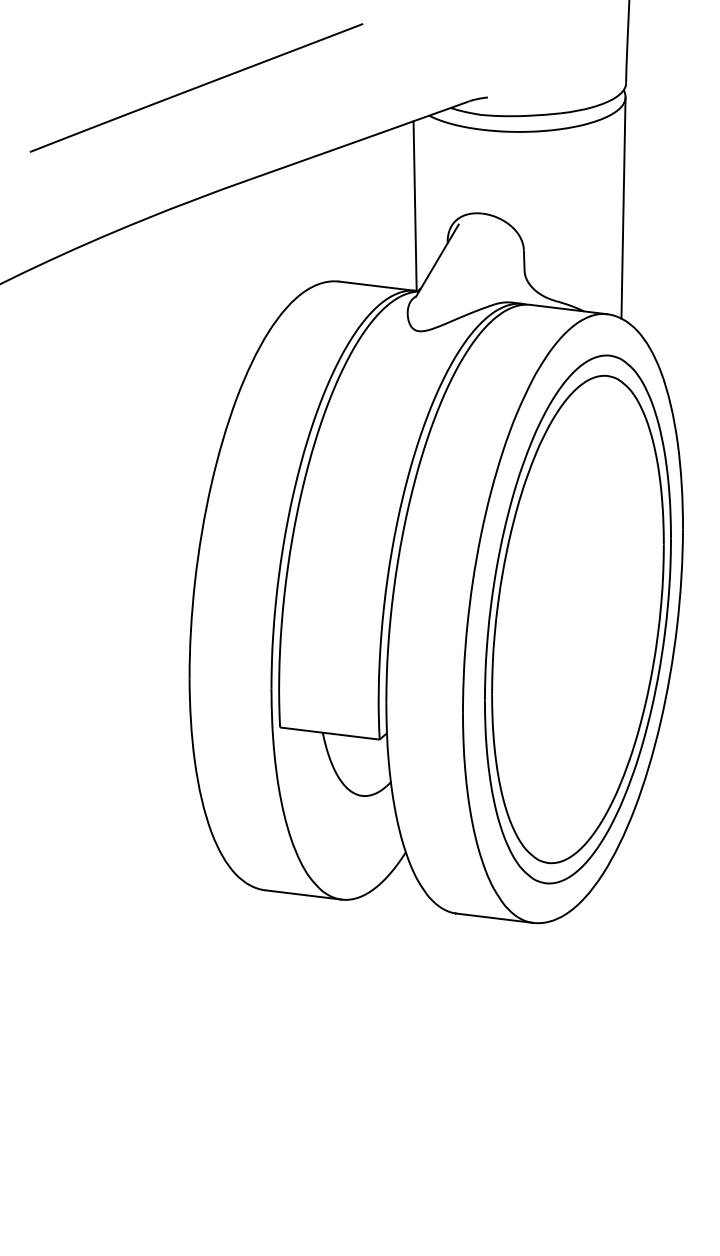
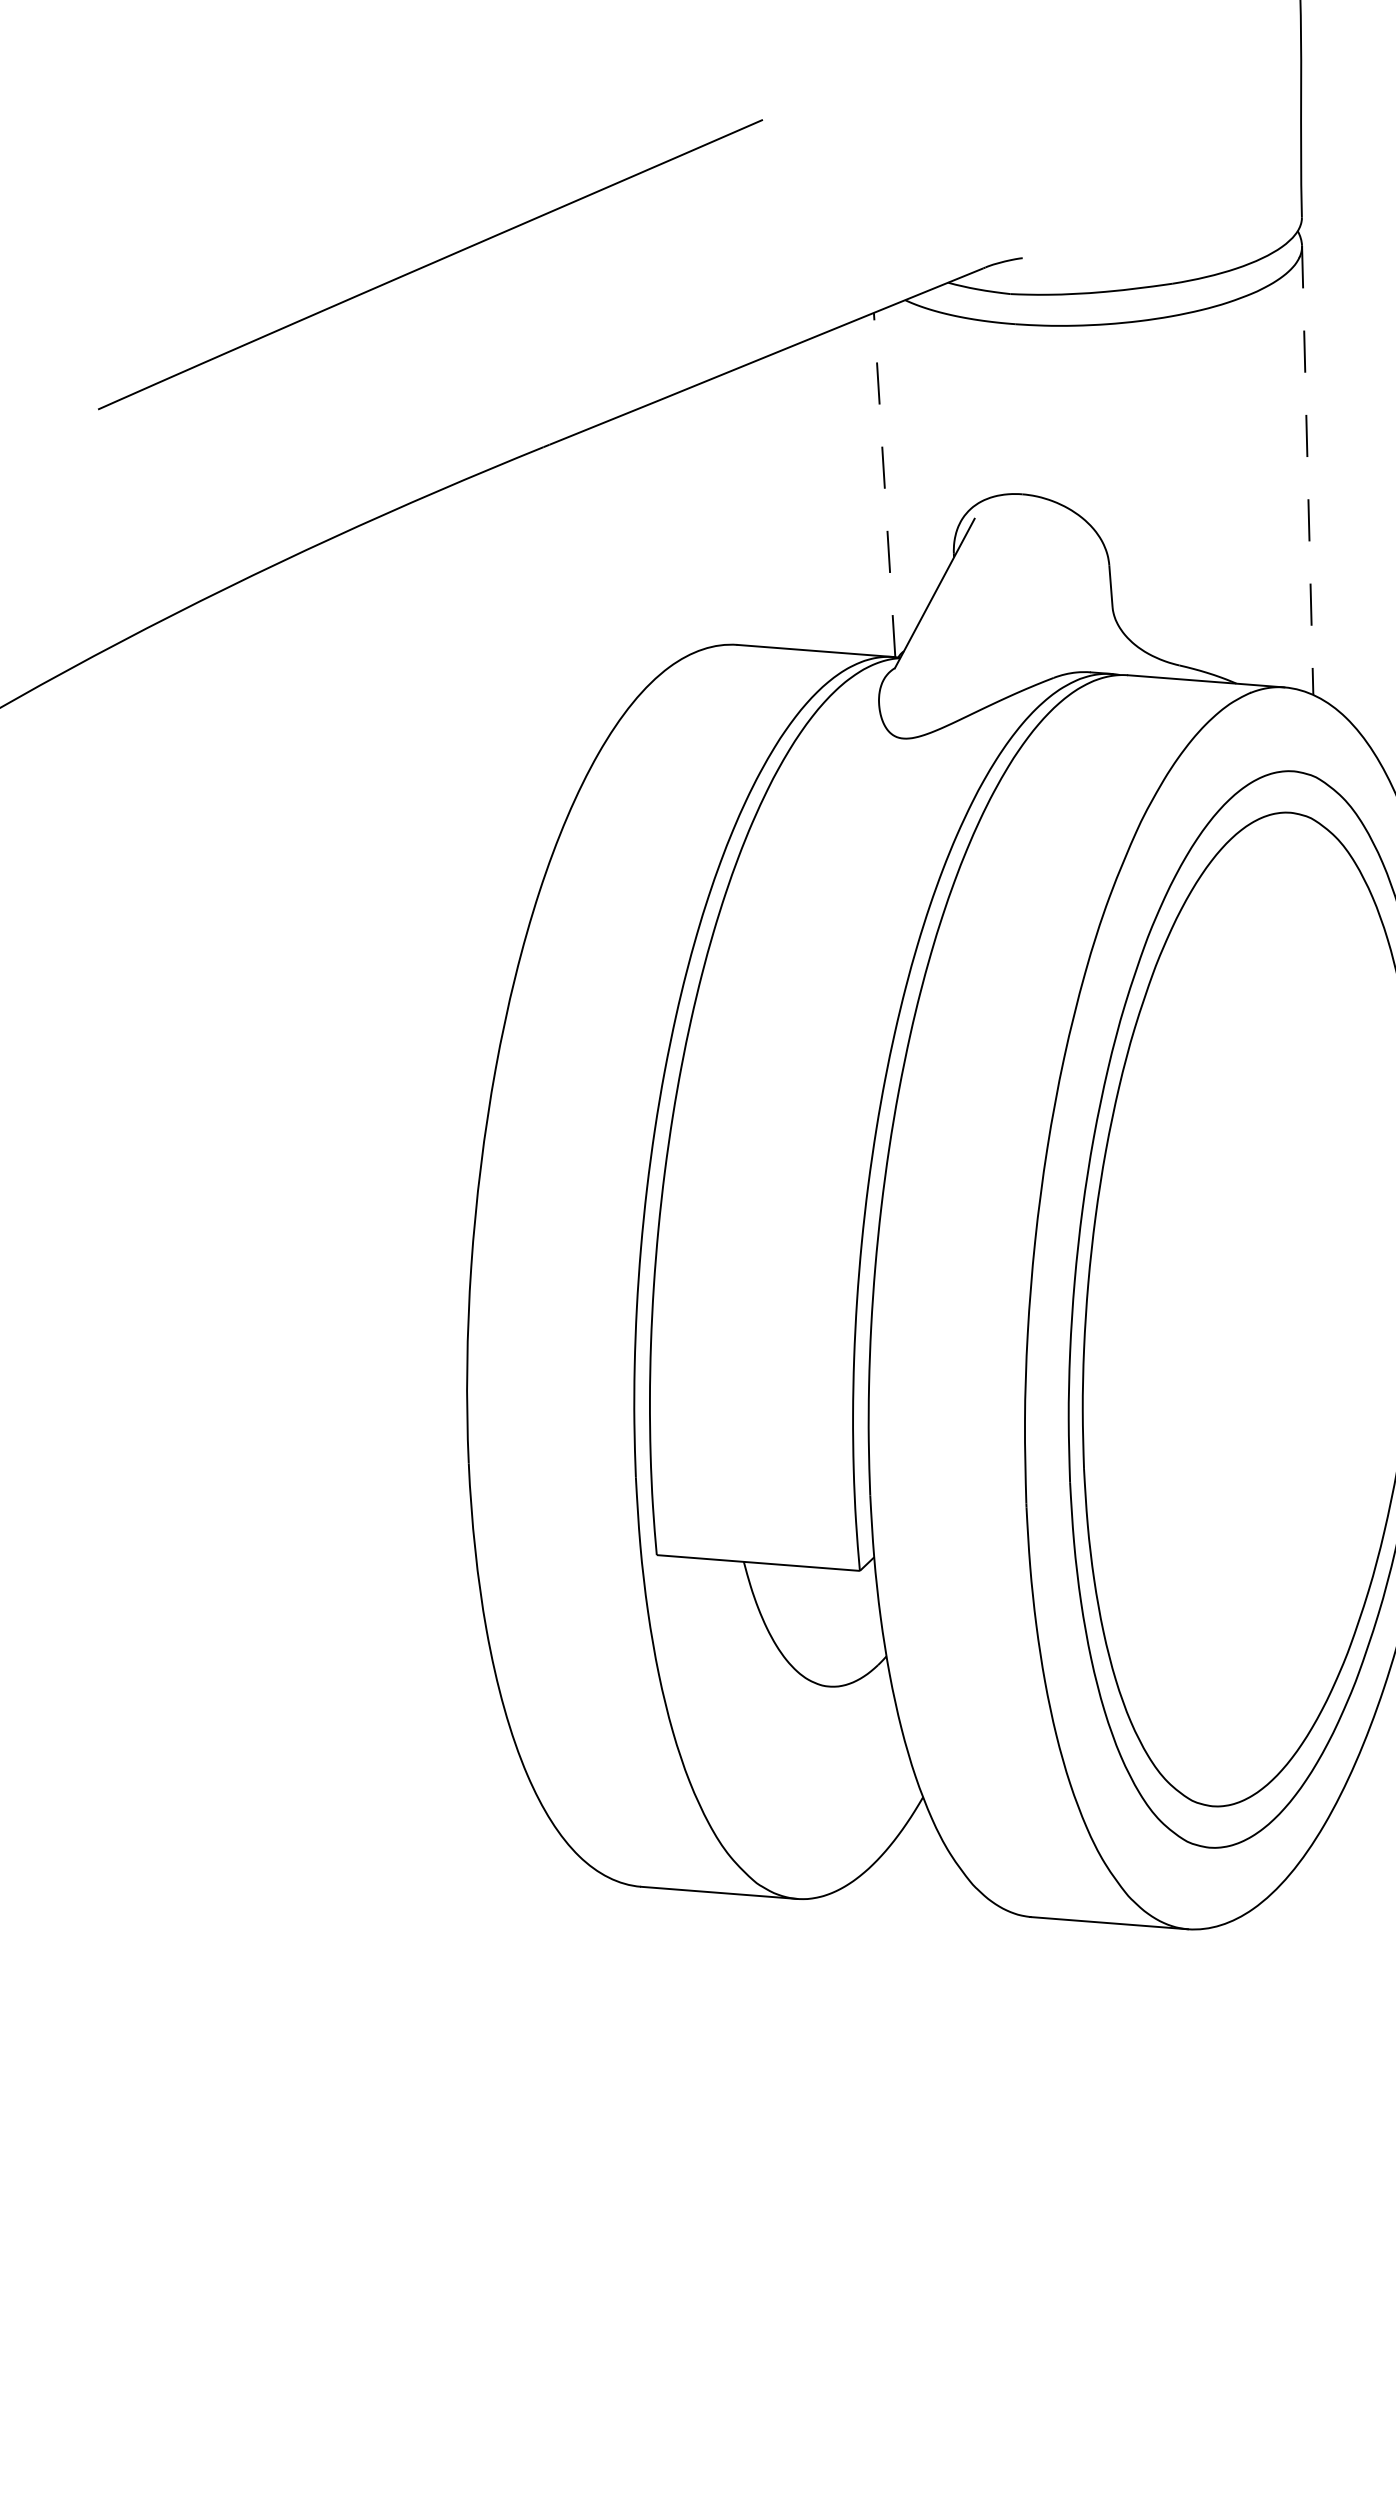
line: (415, 206) -> (885, 485), solid -> dashed
line: (623, 208) -> (1307, 471), solid -> dashed

